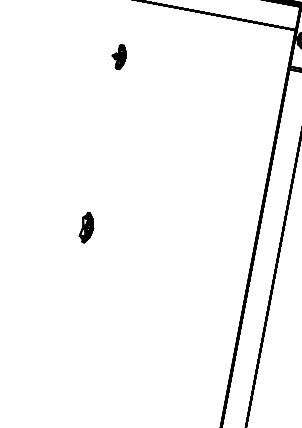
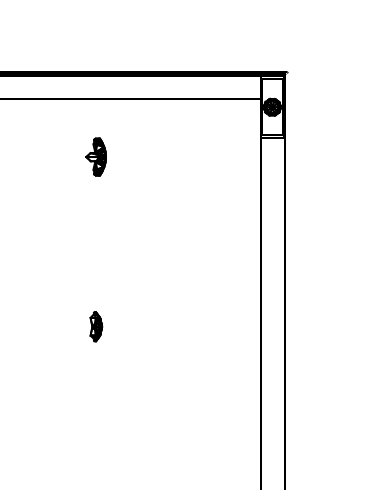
part: (118, 56) -> (95, 156), size x1.6

